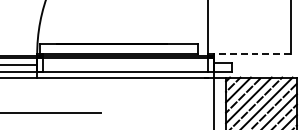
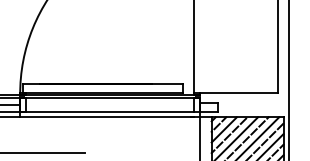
line: (252, 54) -> (238, 93), dashed -> solid

